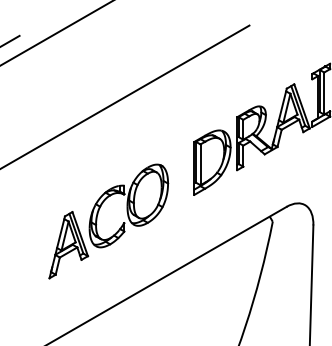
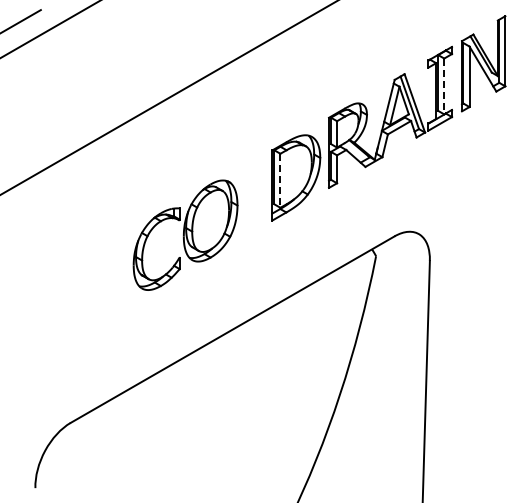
line: (324, 93) -> (444, 86), solid -> dashed
line: (200, 165) -> (280, 181), solid -> dashed
part: (68, 245) -> (105, 287), removed

